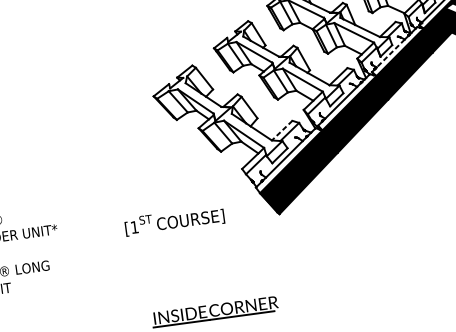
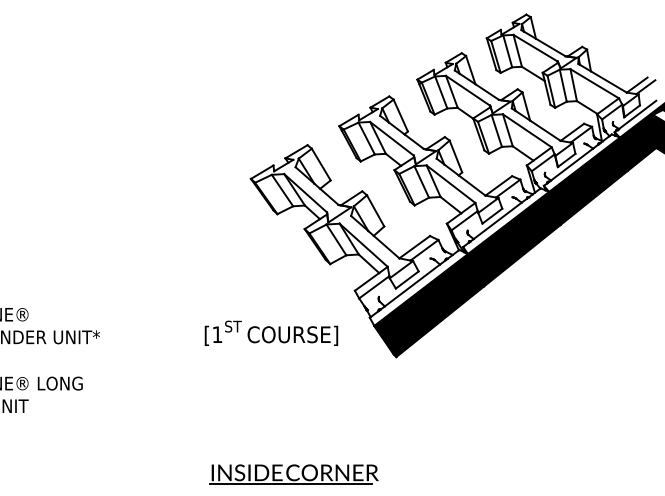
line: (390, 53) -> (571, 164), dashed -> solid
line: (282, 130) -> (414, 247), dashed -> solid
text: (174, 220) -> (271, 332), moved

